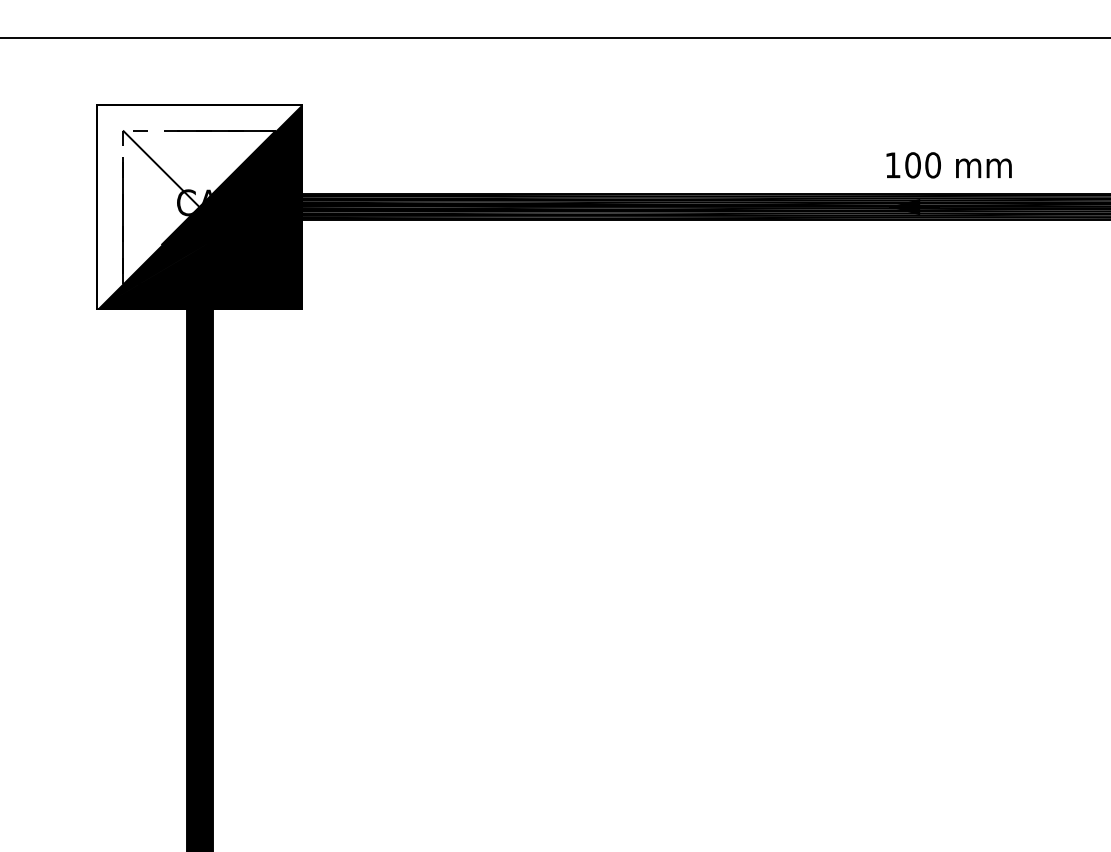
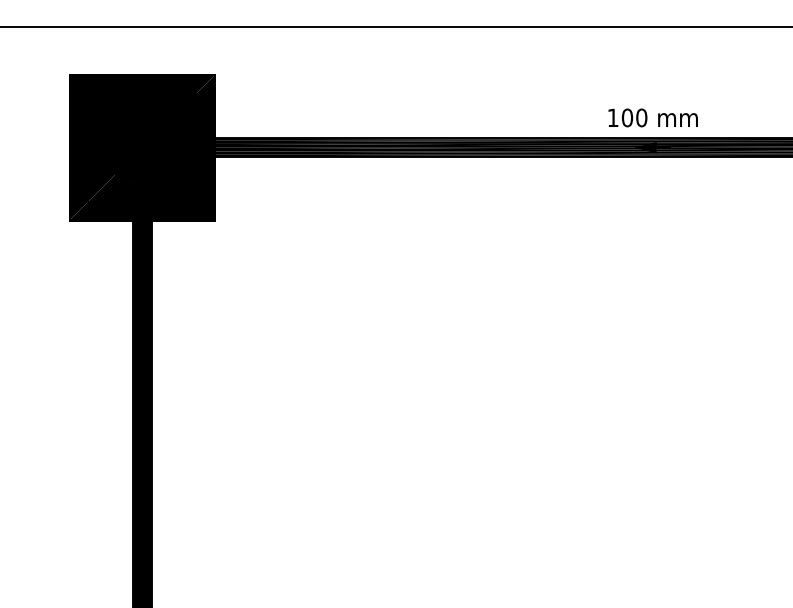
text: (948, 165) -> (652, 118), moved
fill: (199, 207) -> (142, 148), added

